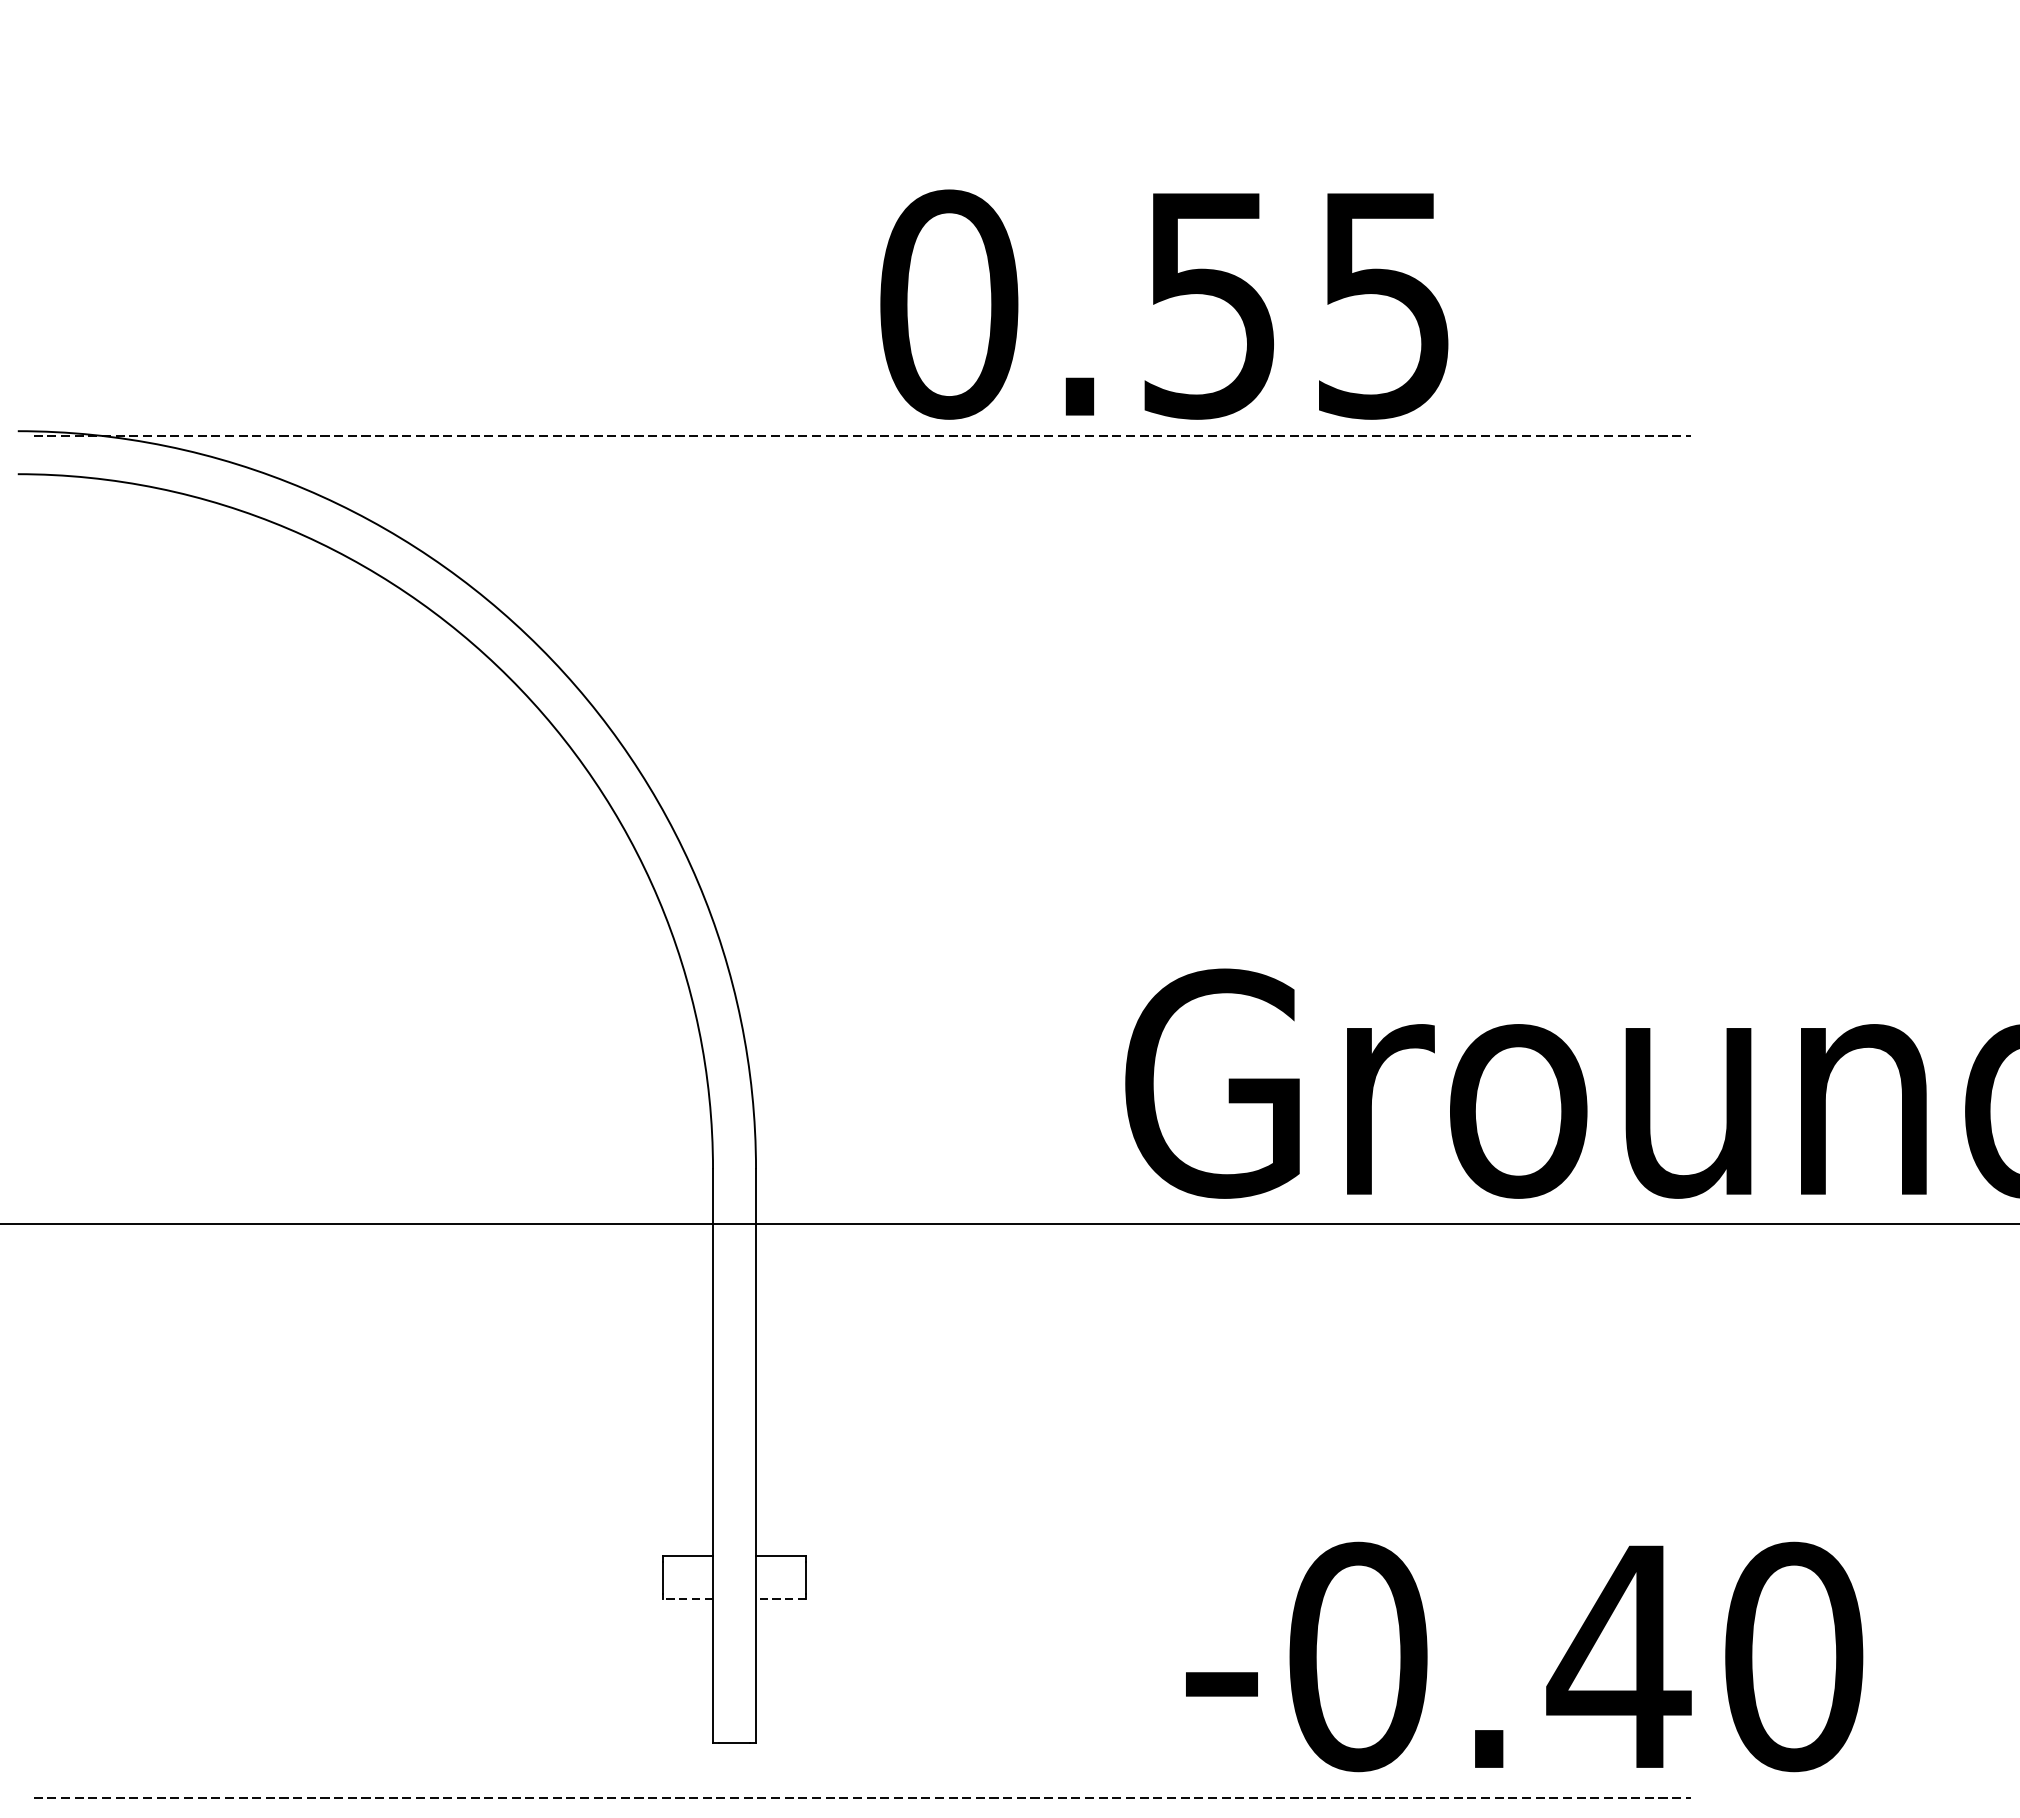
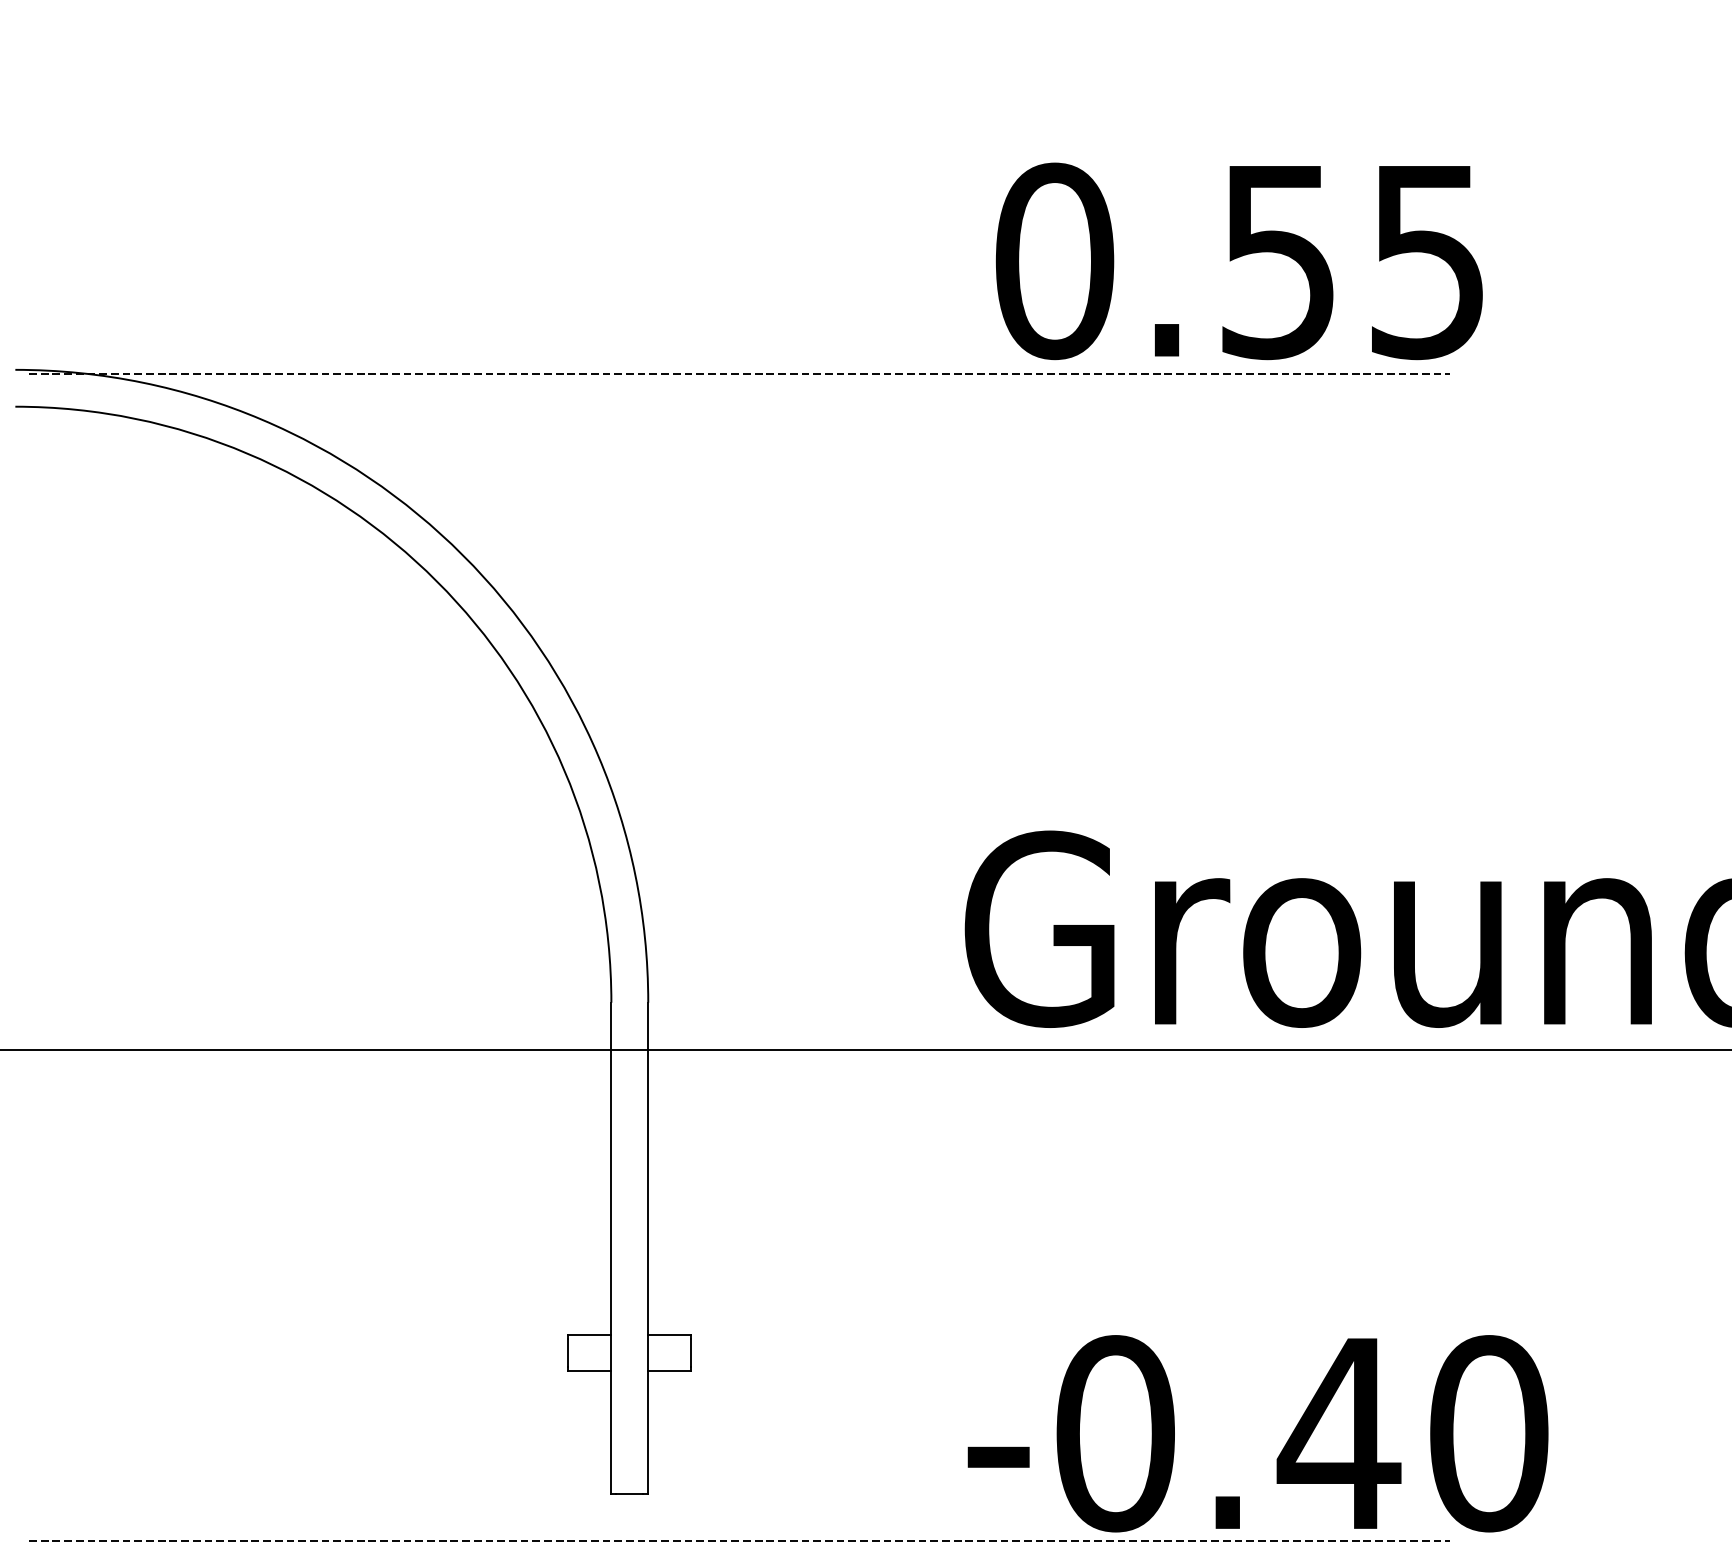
text: (1164, 304) -> (1239, 261), moved
line: (687, 1599) -> (589, 1371), dashed -> solid
line: (780, 1599) -> (669, 1371), dashed -> solid
text: (1523, 1656) -> (1257, 1433), moved

